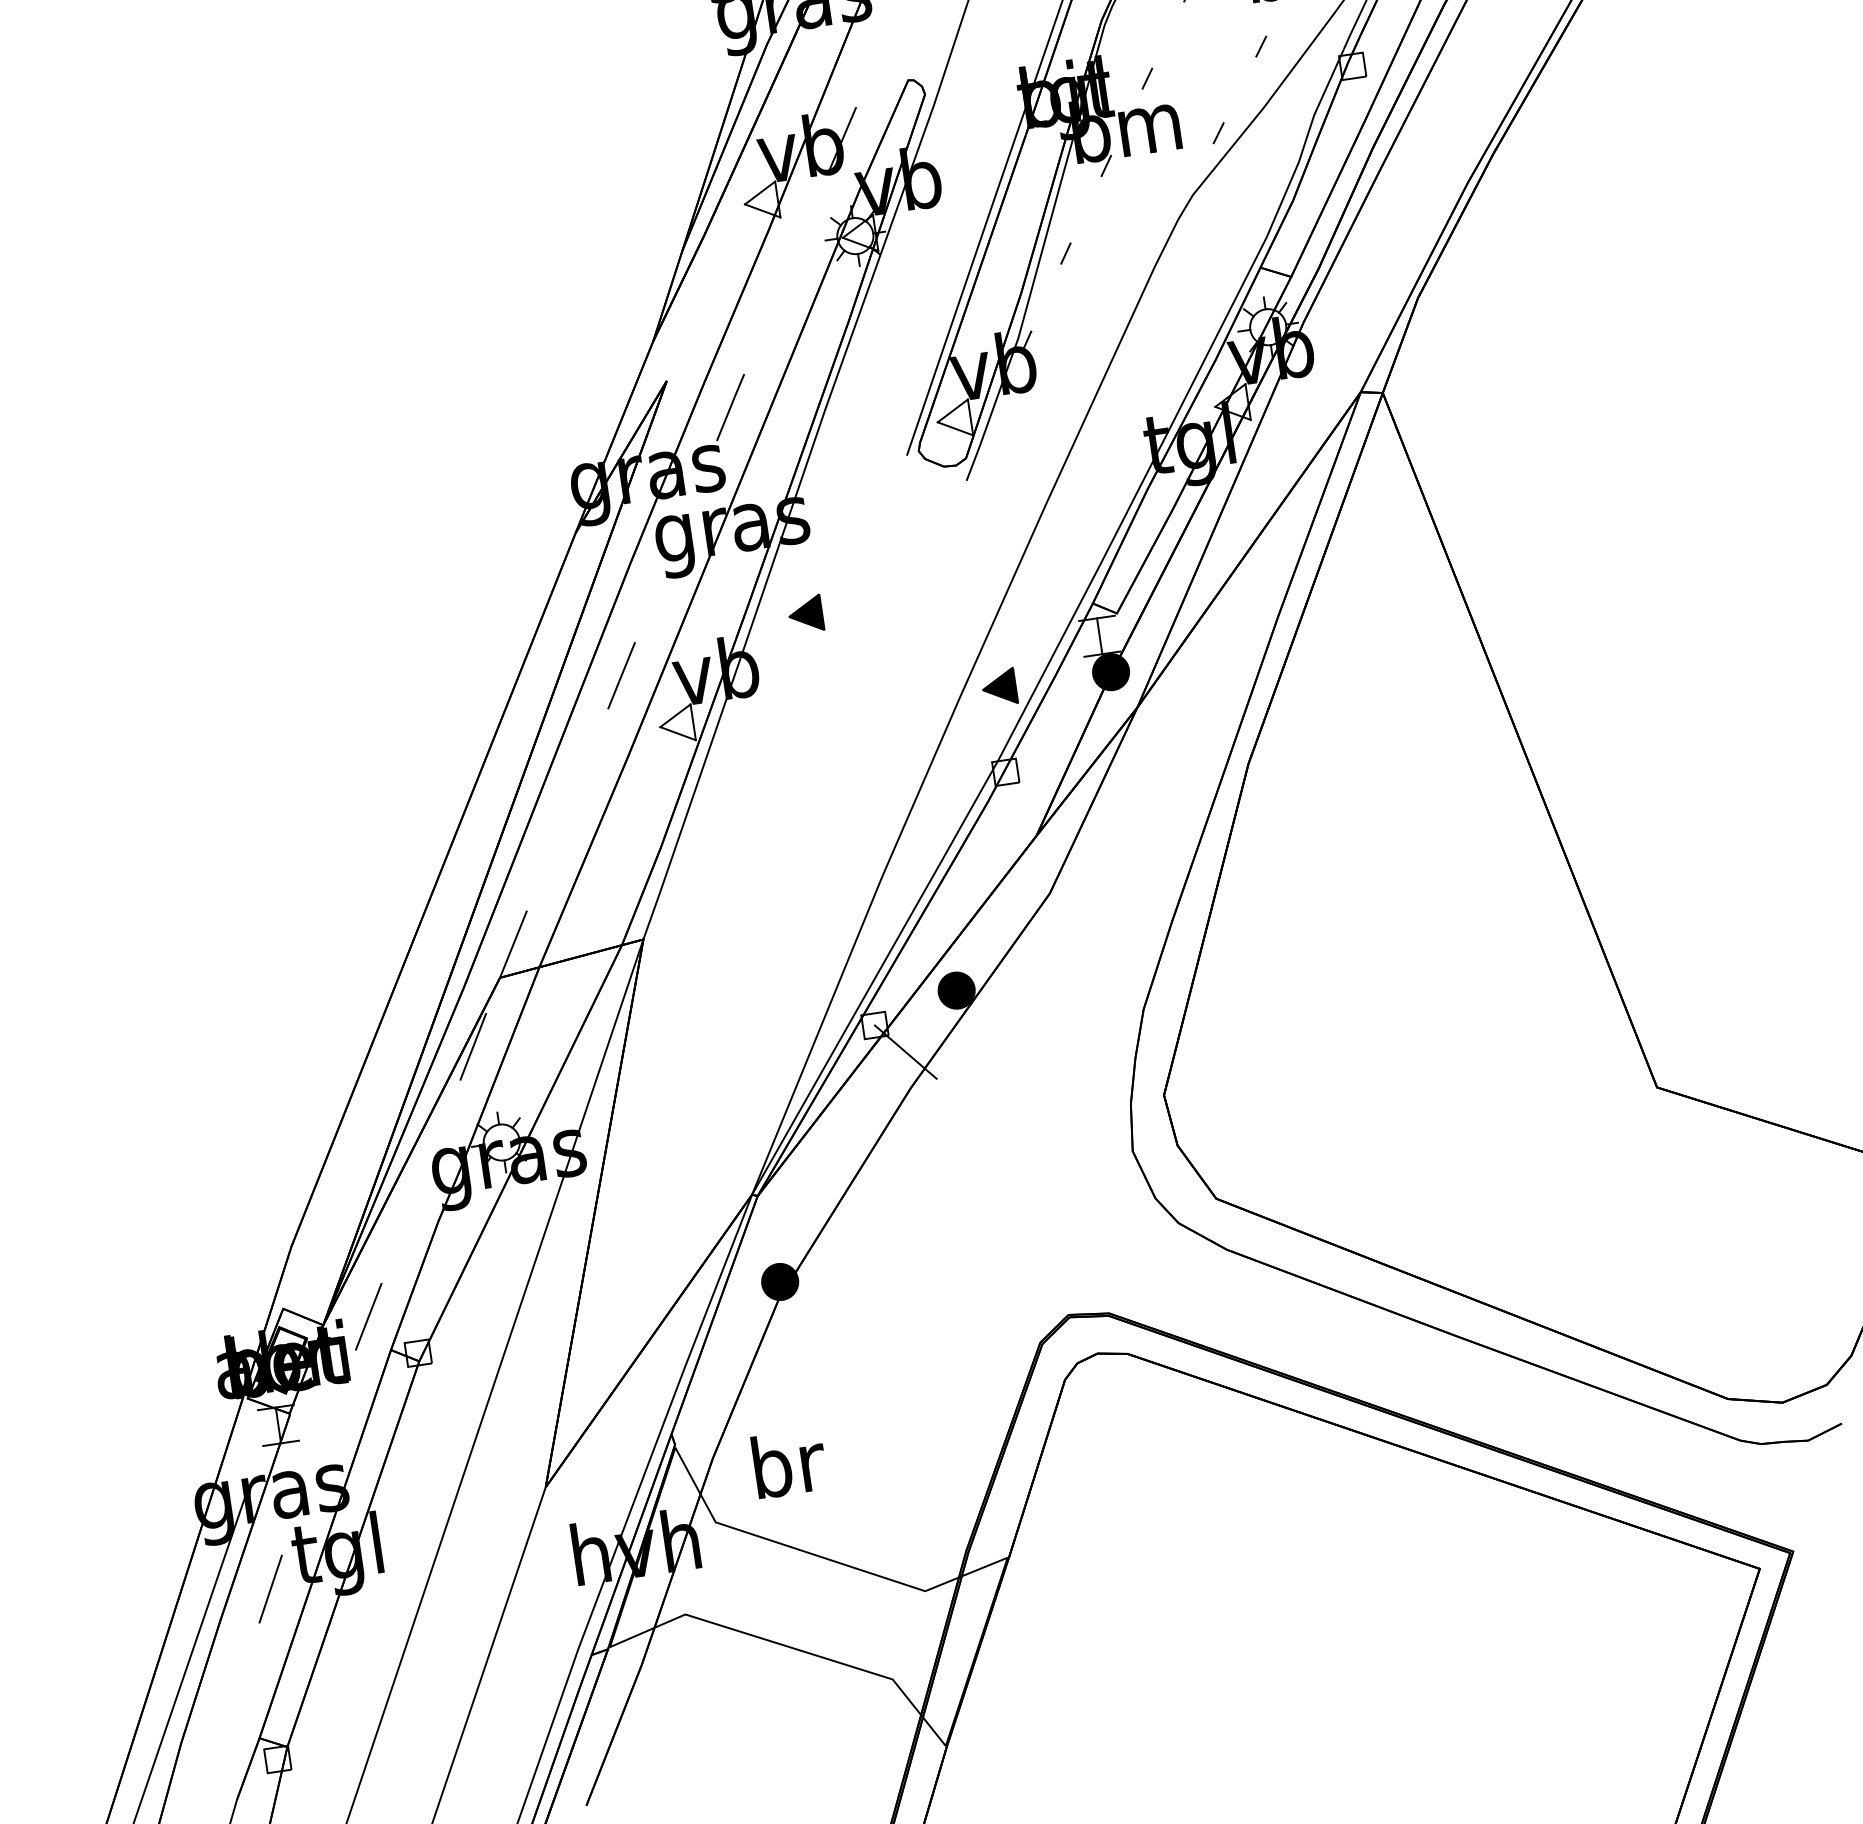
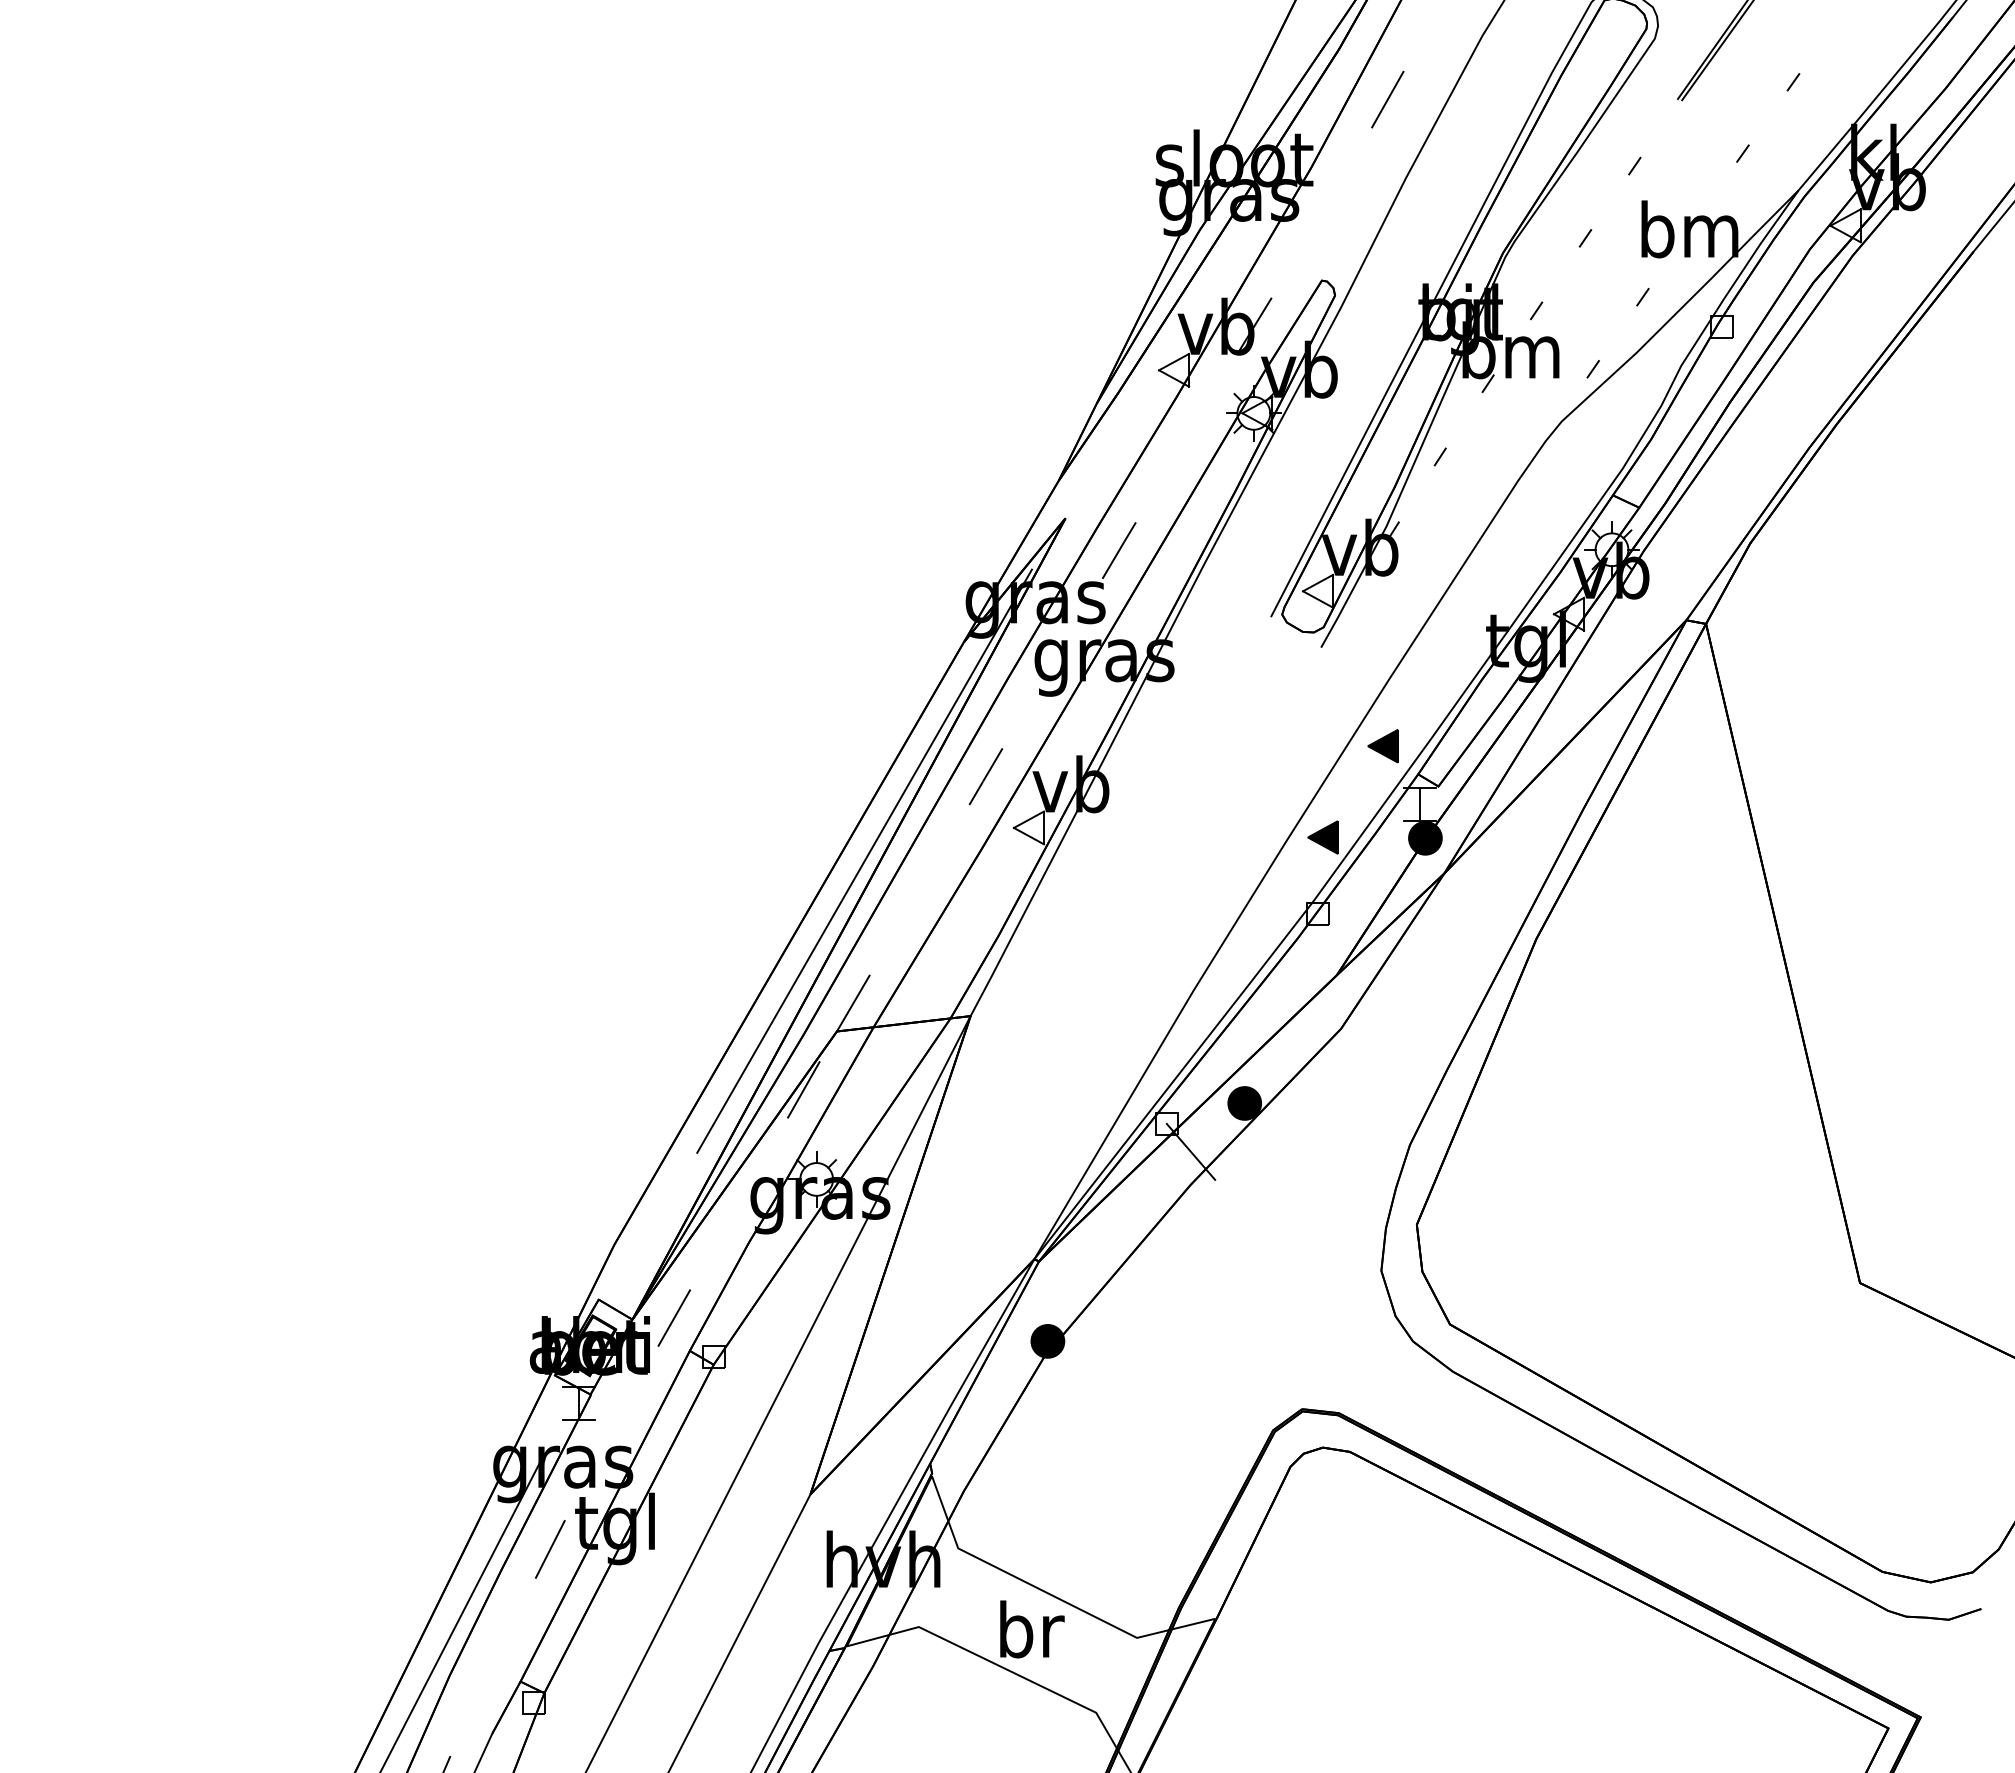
part: (805, 614) -> (1382, 746), moved
line: (502, 786) -> (864, 860), added
text: (789, 1463) -> (1032, 1629), moved

